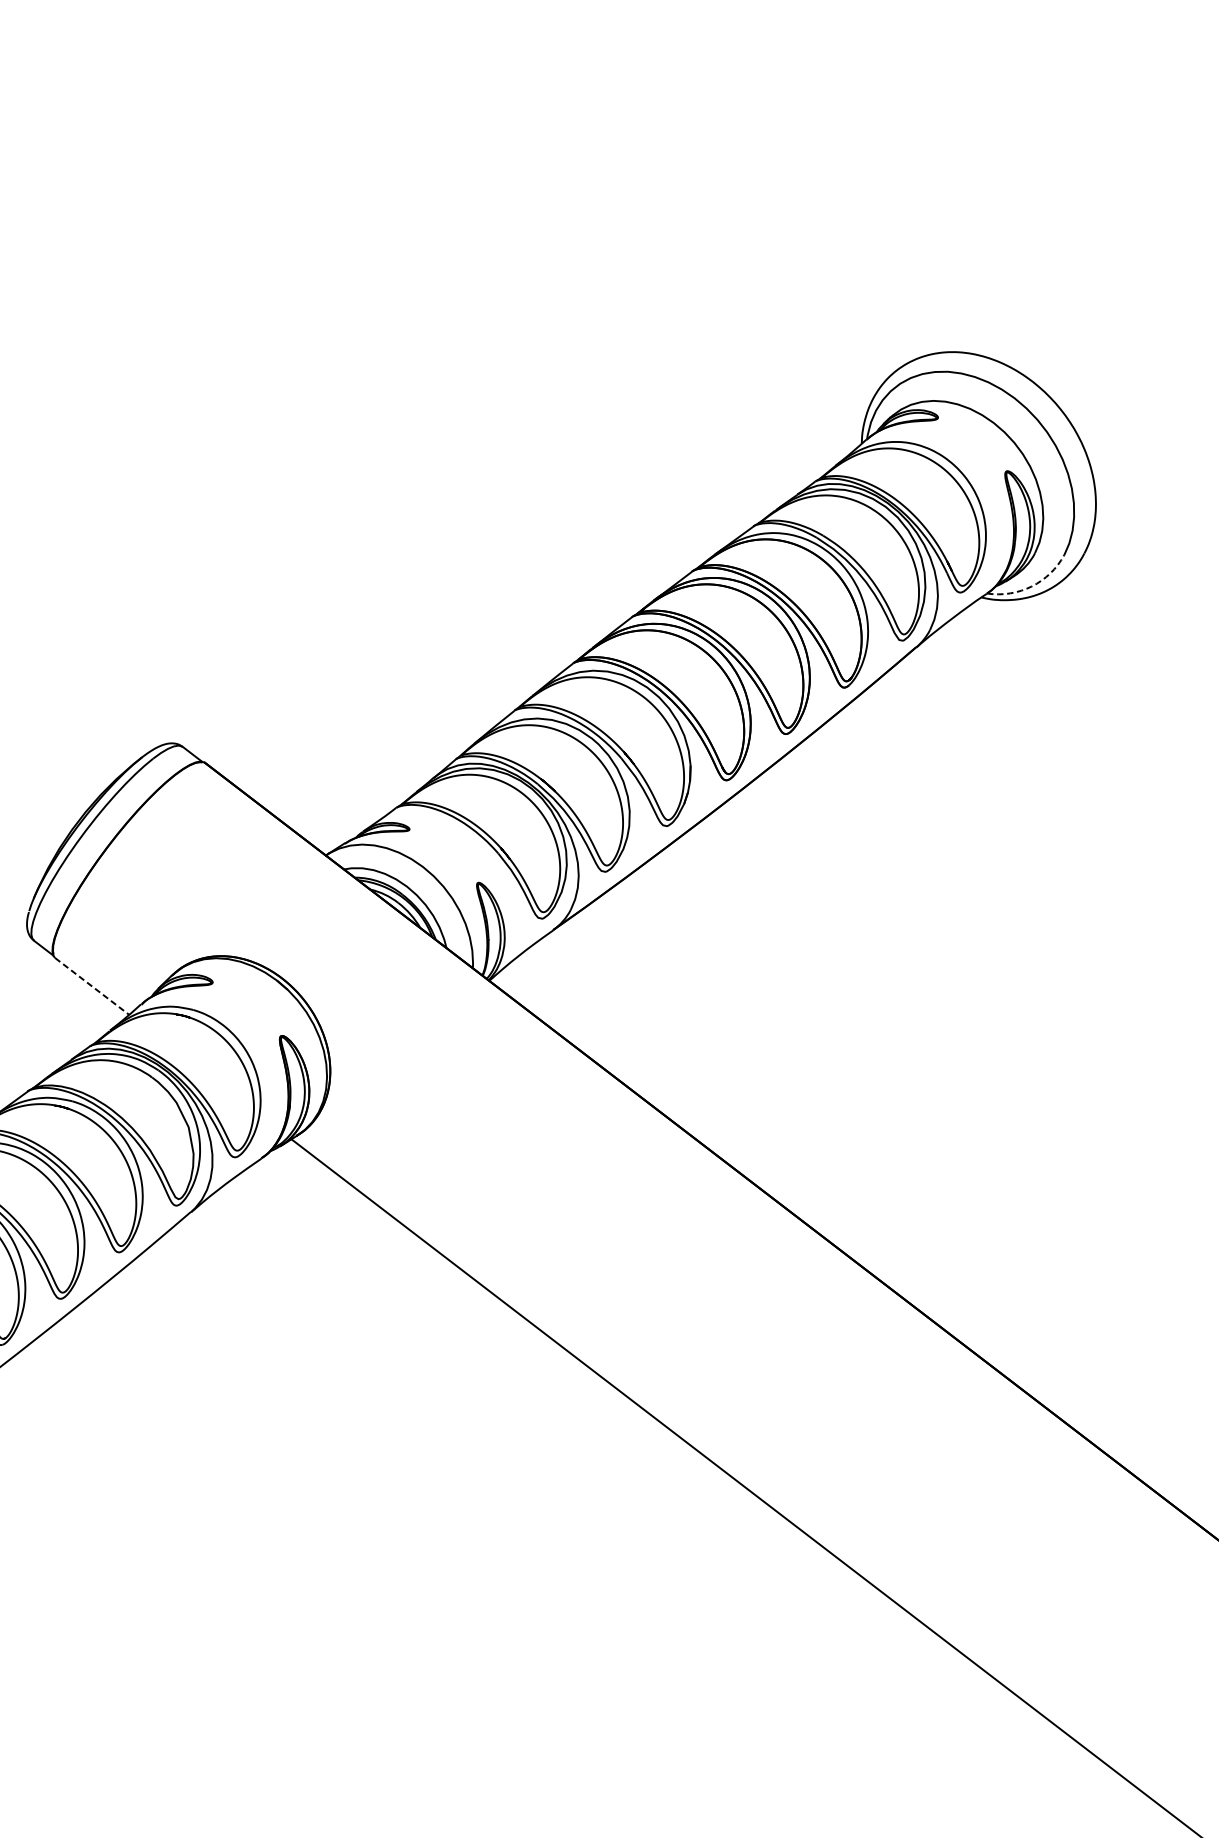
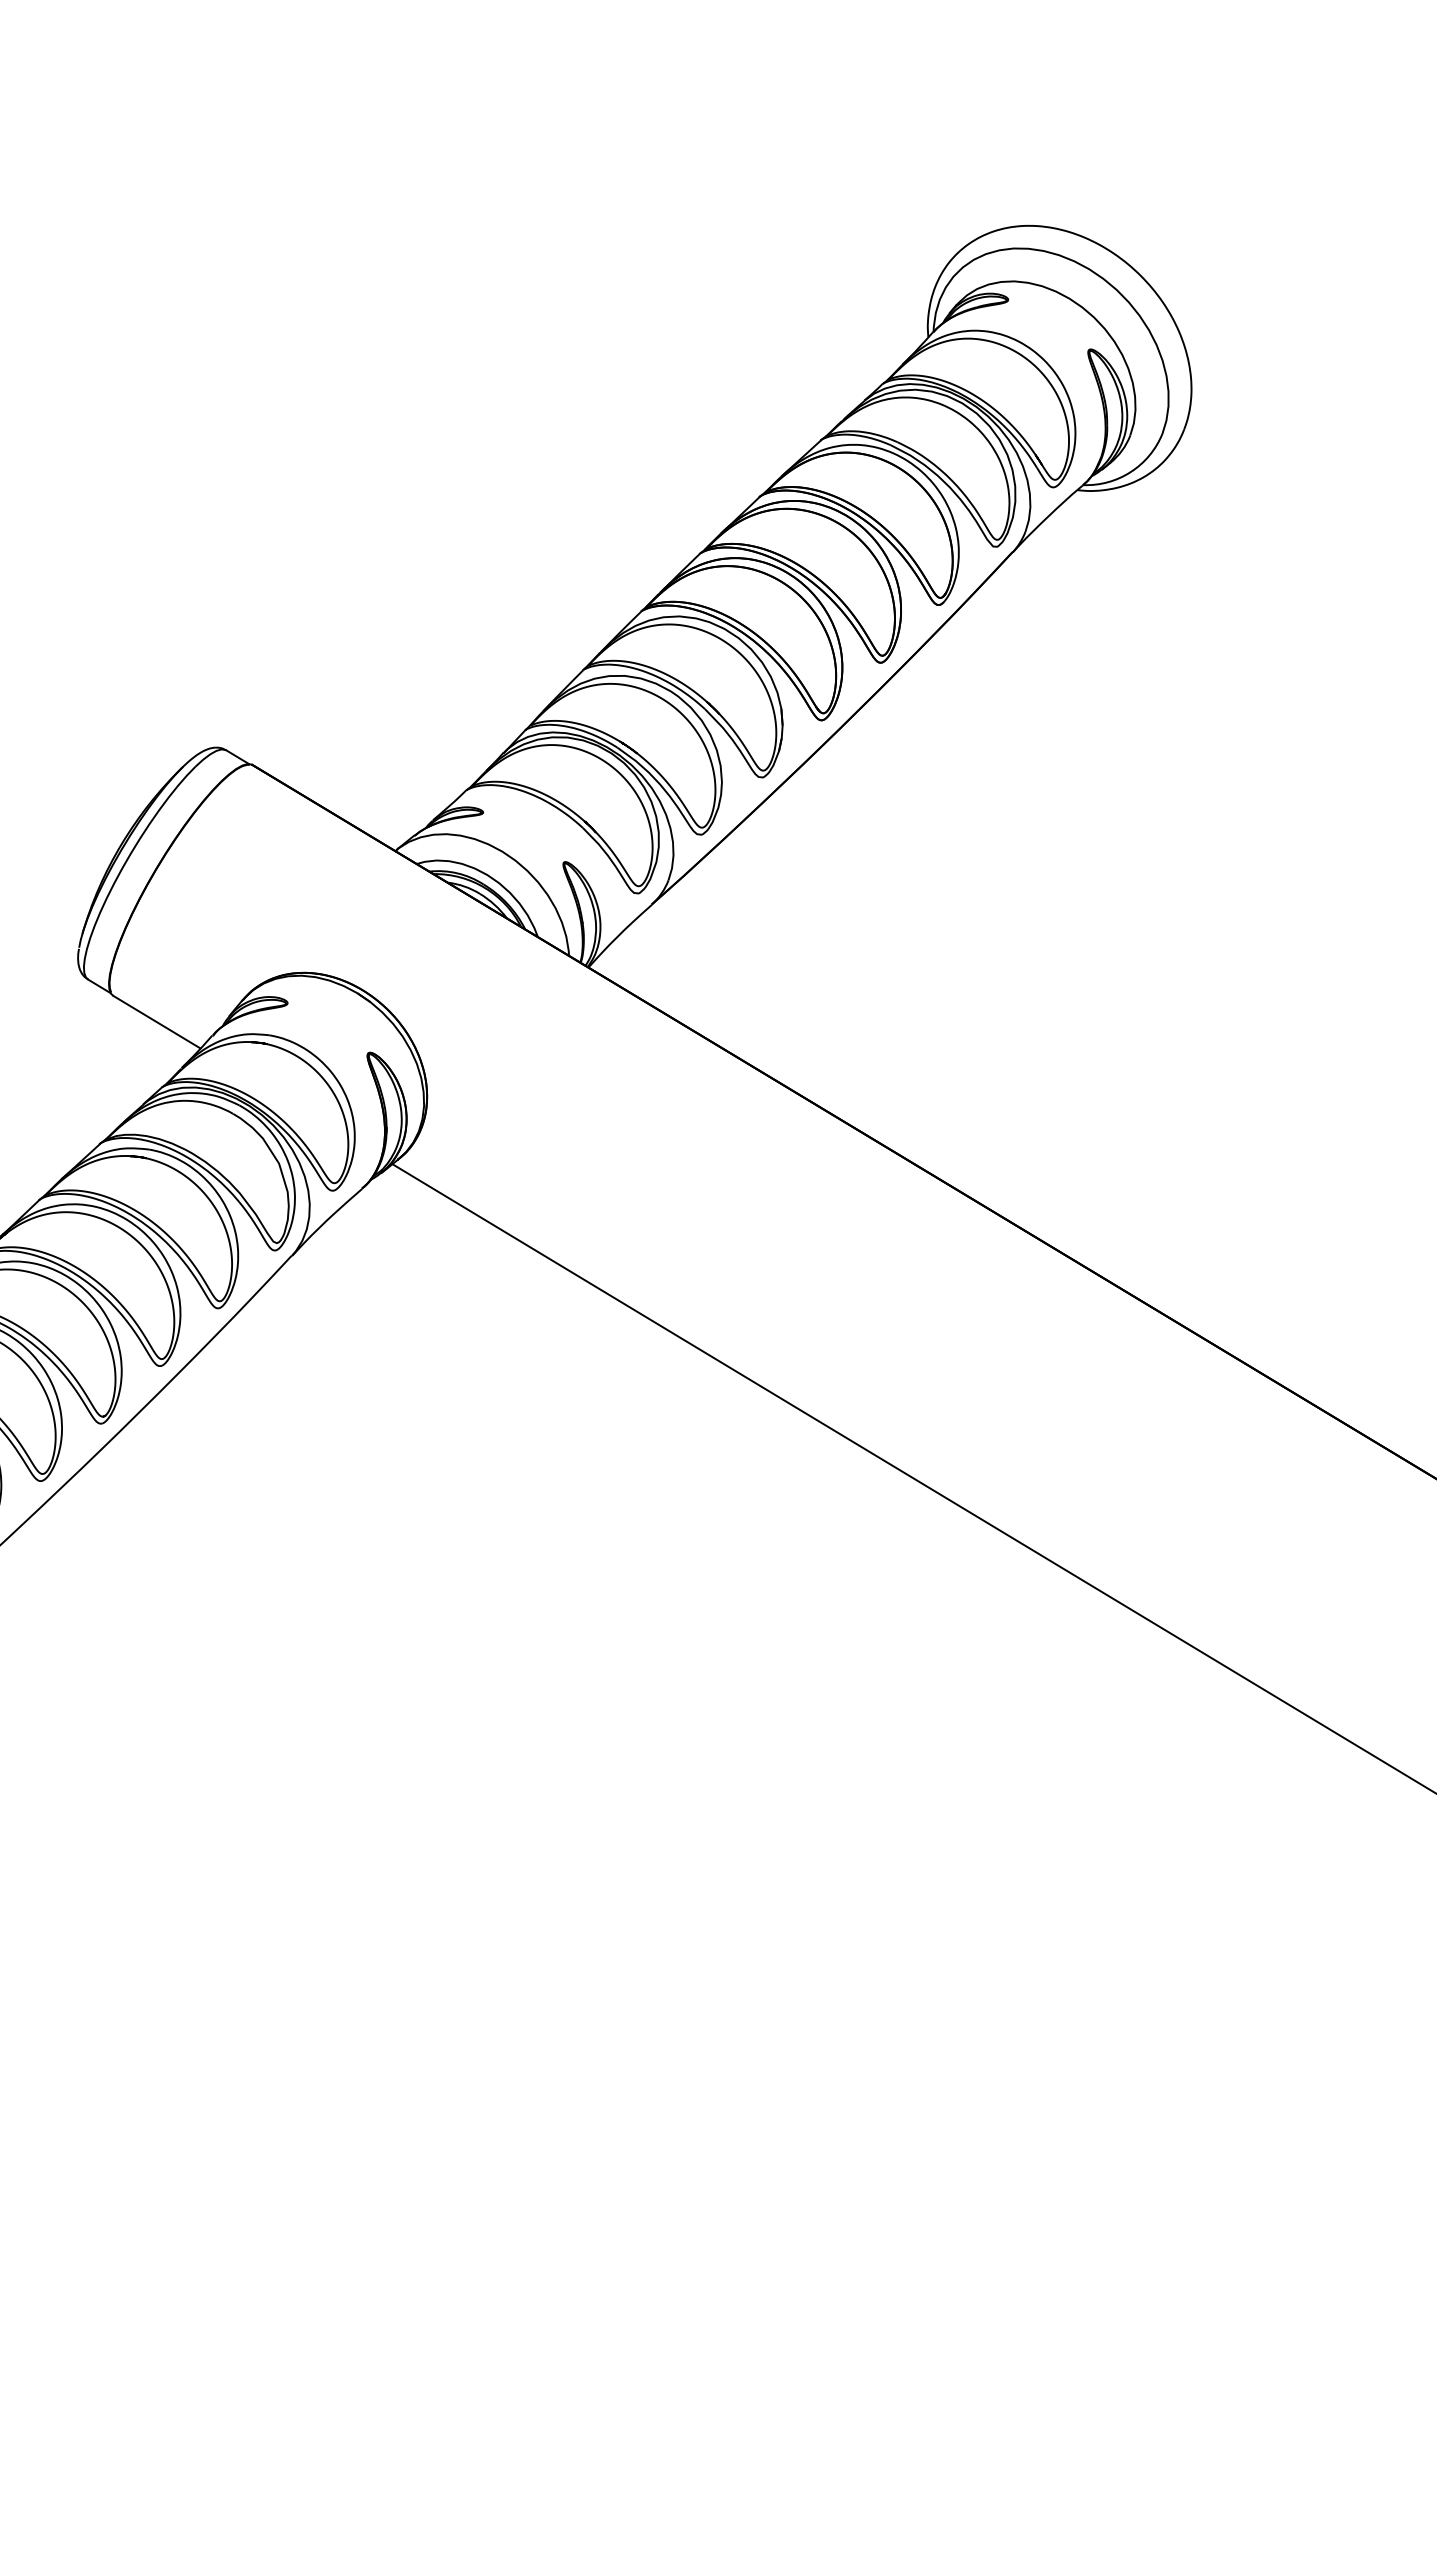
arc: (1031, 586) -> (1130, 472), dashed -> solid
line: (92, 986) -> (157, 1022), dashed -> solid

